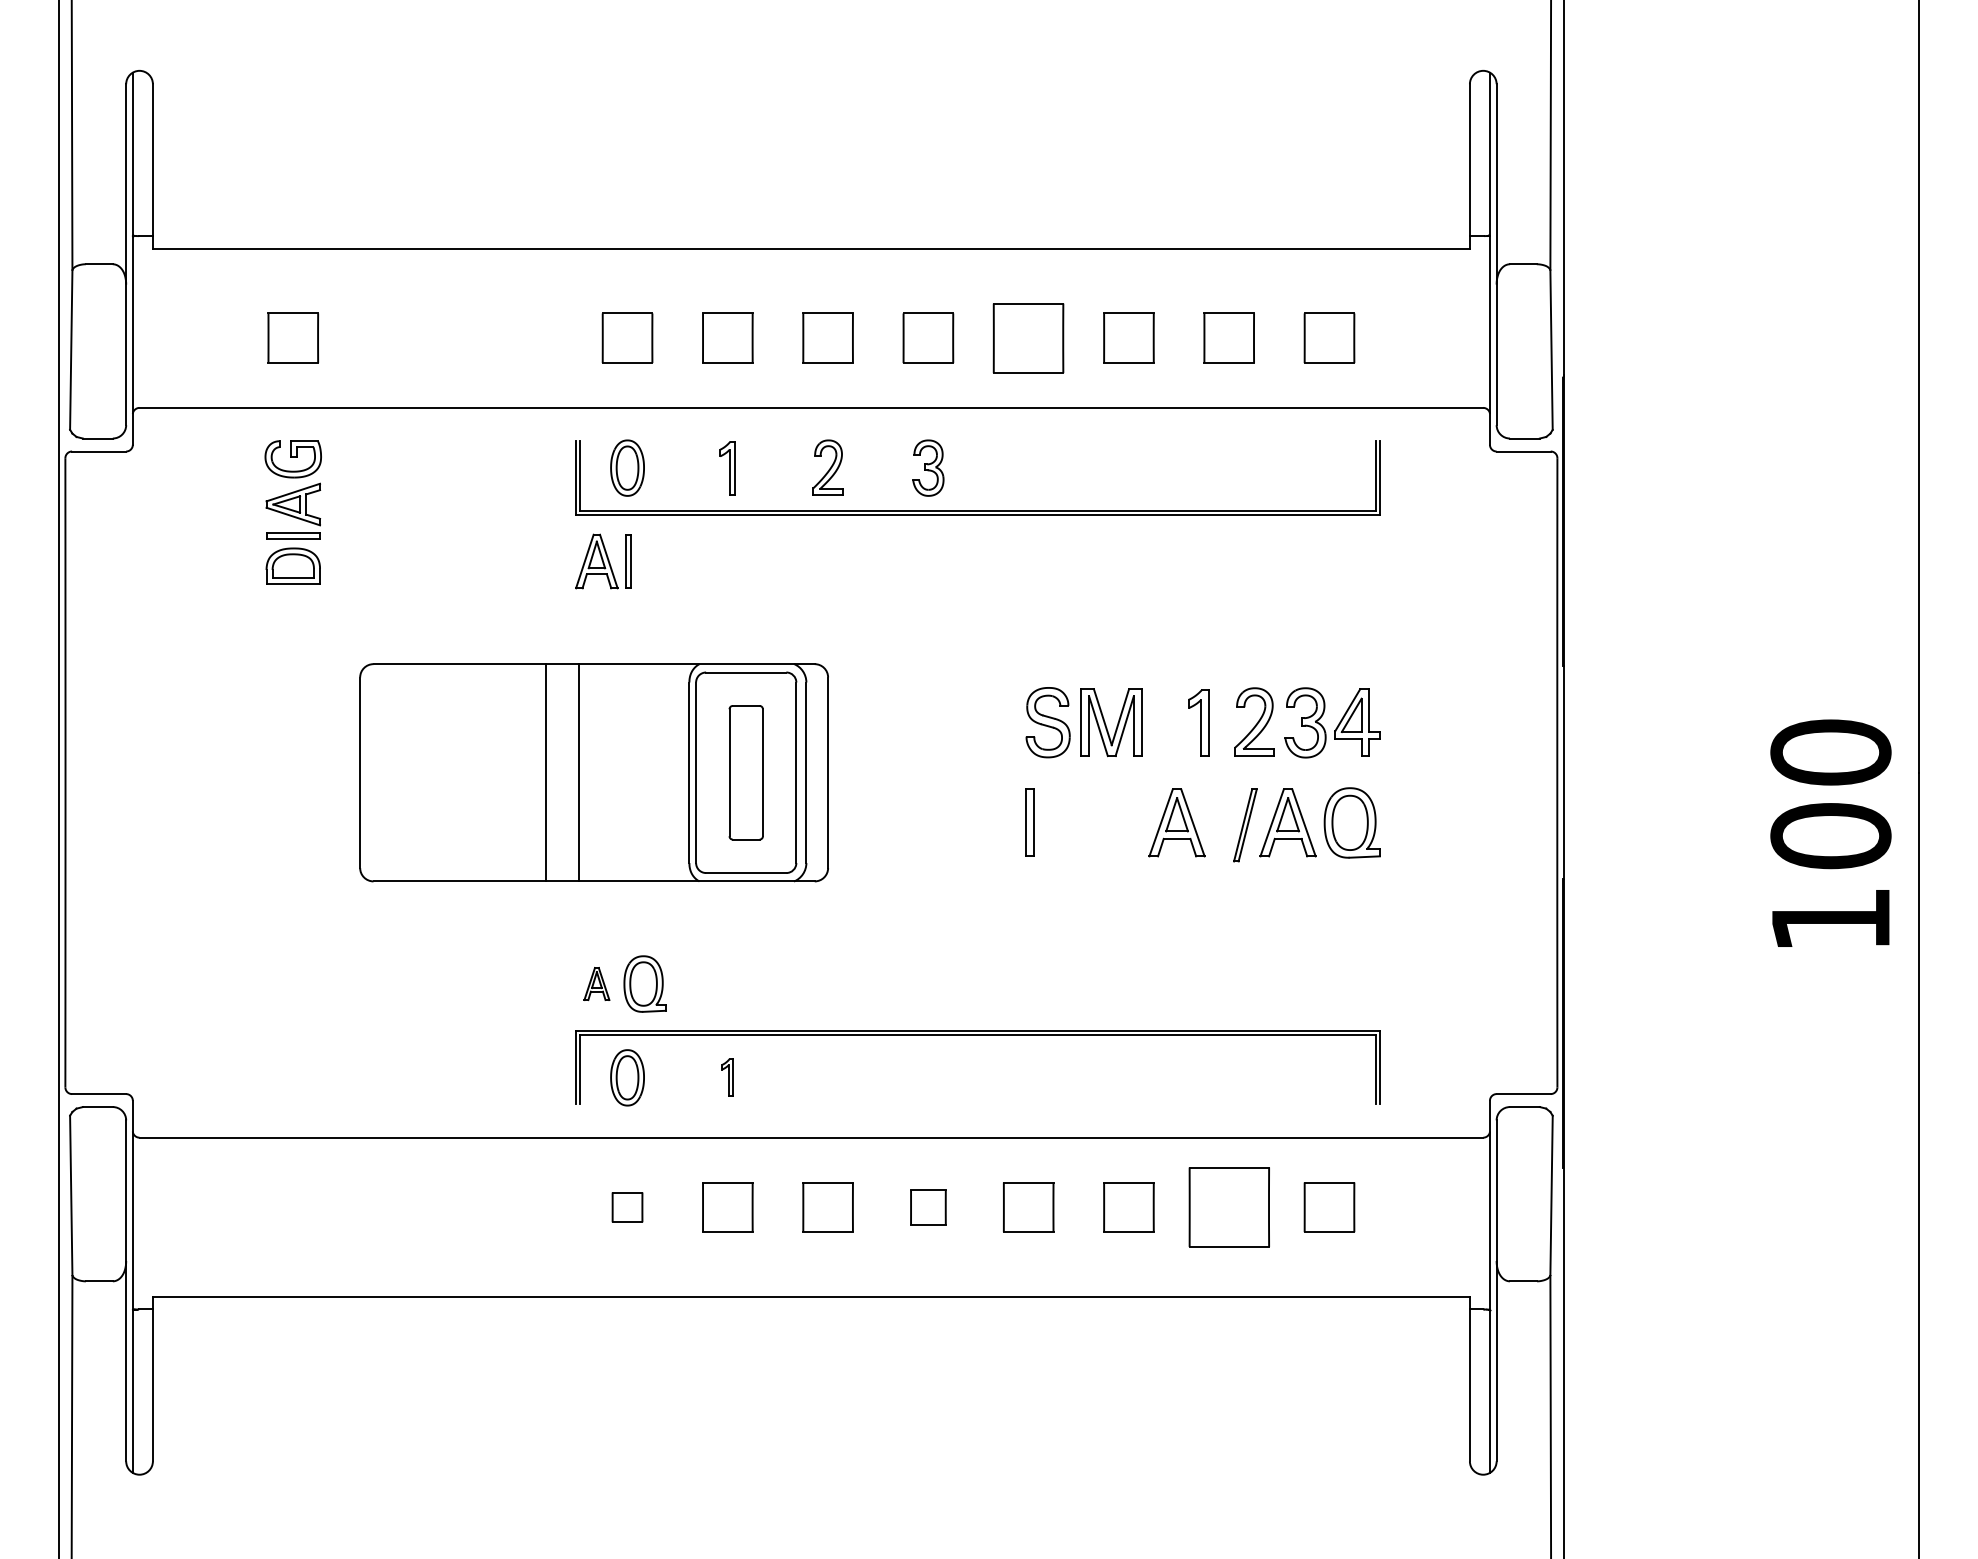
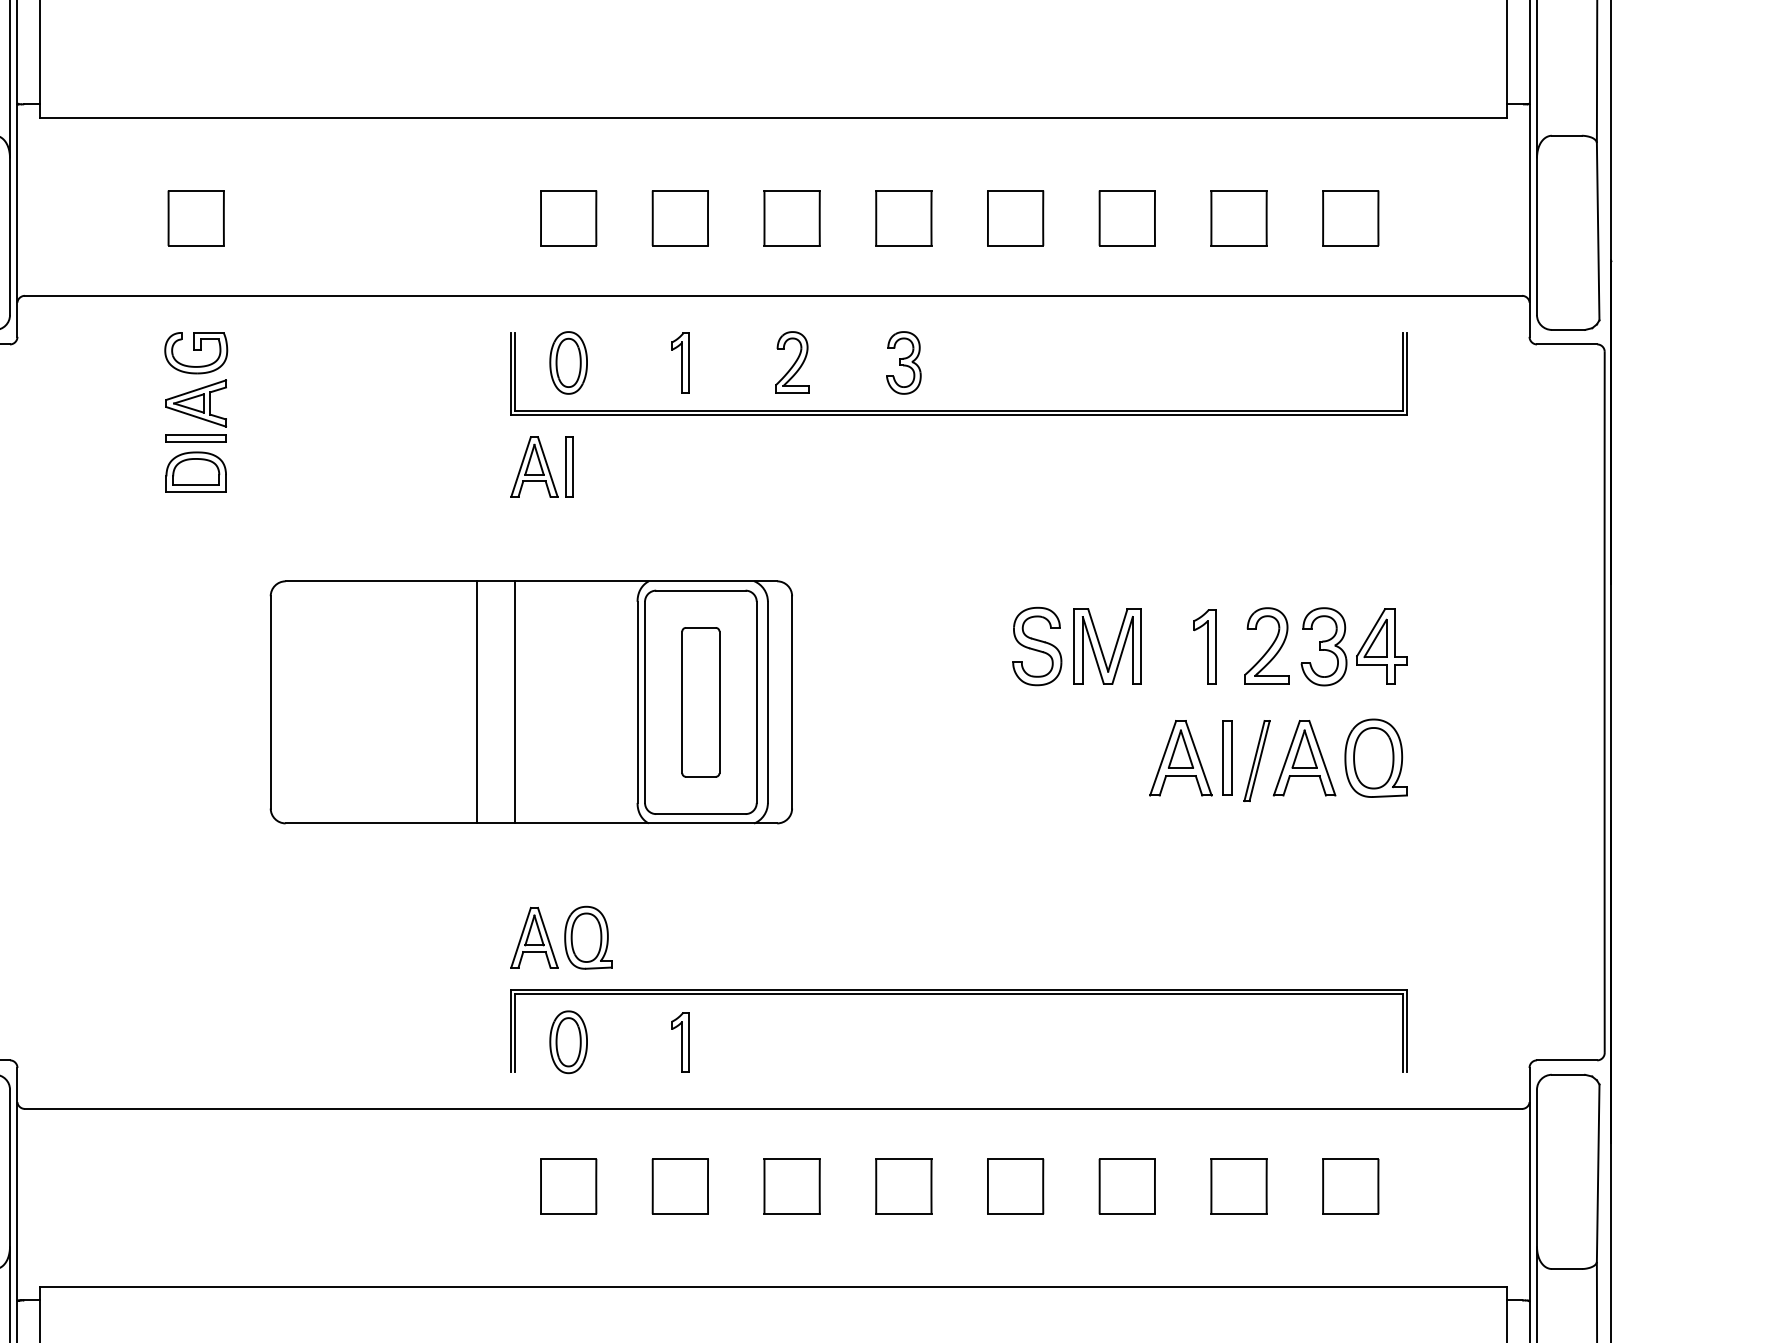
part: (1028, 337) -> (1015, 217), size x0.71
part: (1029, 822) -> (1227, 757), moved
part: (596, 983) -> (534, 937), size x1.67
part: (727, 1077) -> (680, 1041), size x1.43
part: (627, 1207) -> (568, 1186), size x1.67
part: (928, 1207) -> (903, 1186), size x1.43
part: (1228, 1207) -> (1238, 1186), size x0.62

